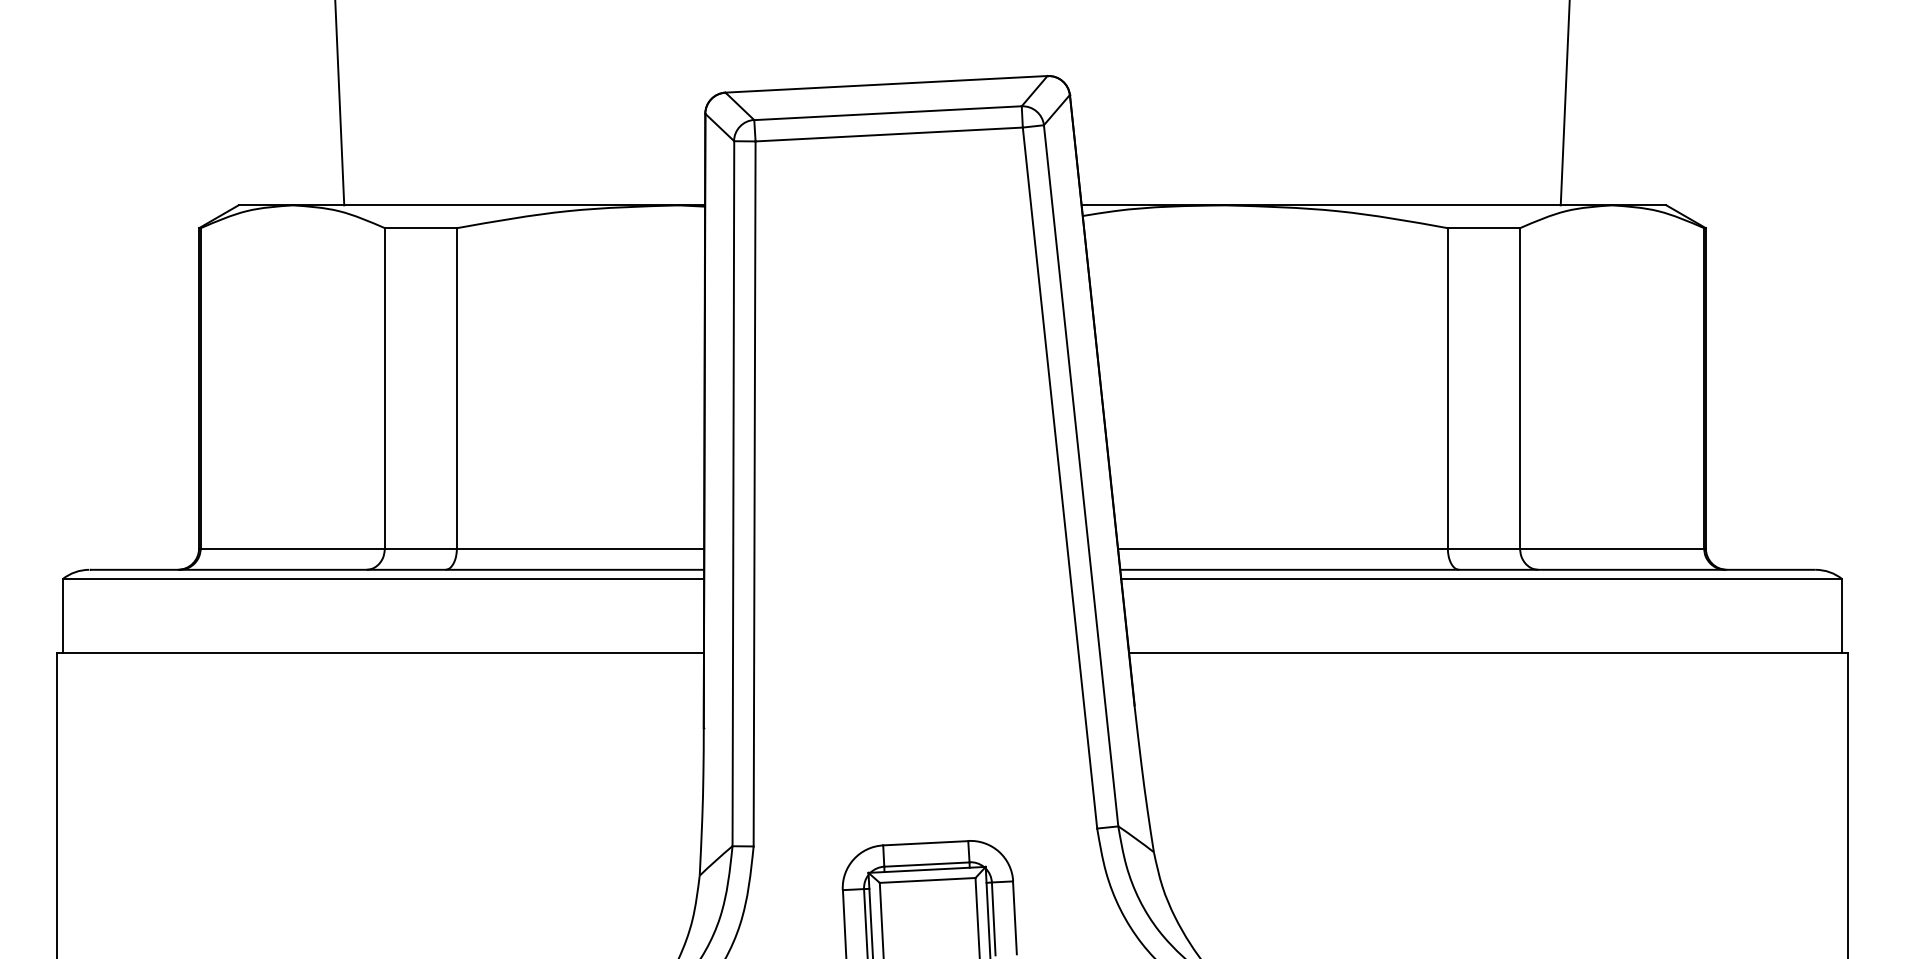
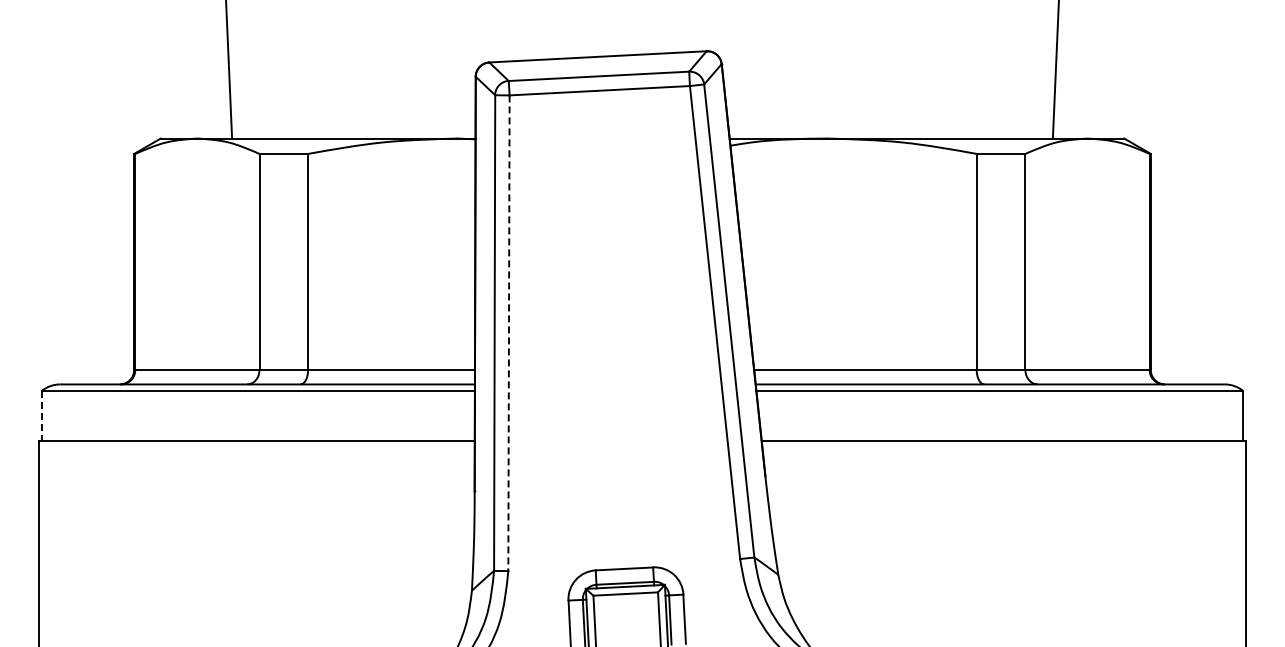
line: (753, 494) -> (508, 333), solid -> dashed
line: (63, 615) -> (42, 415), solid -> dashed

